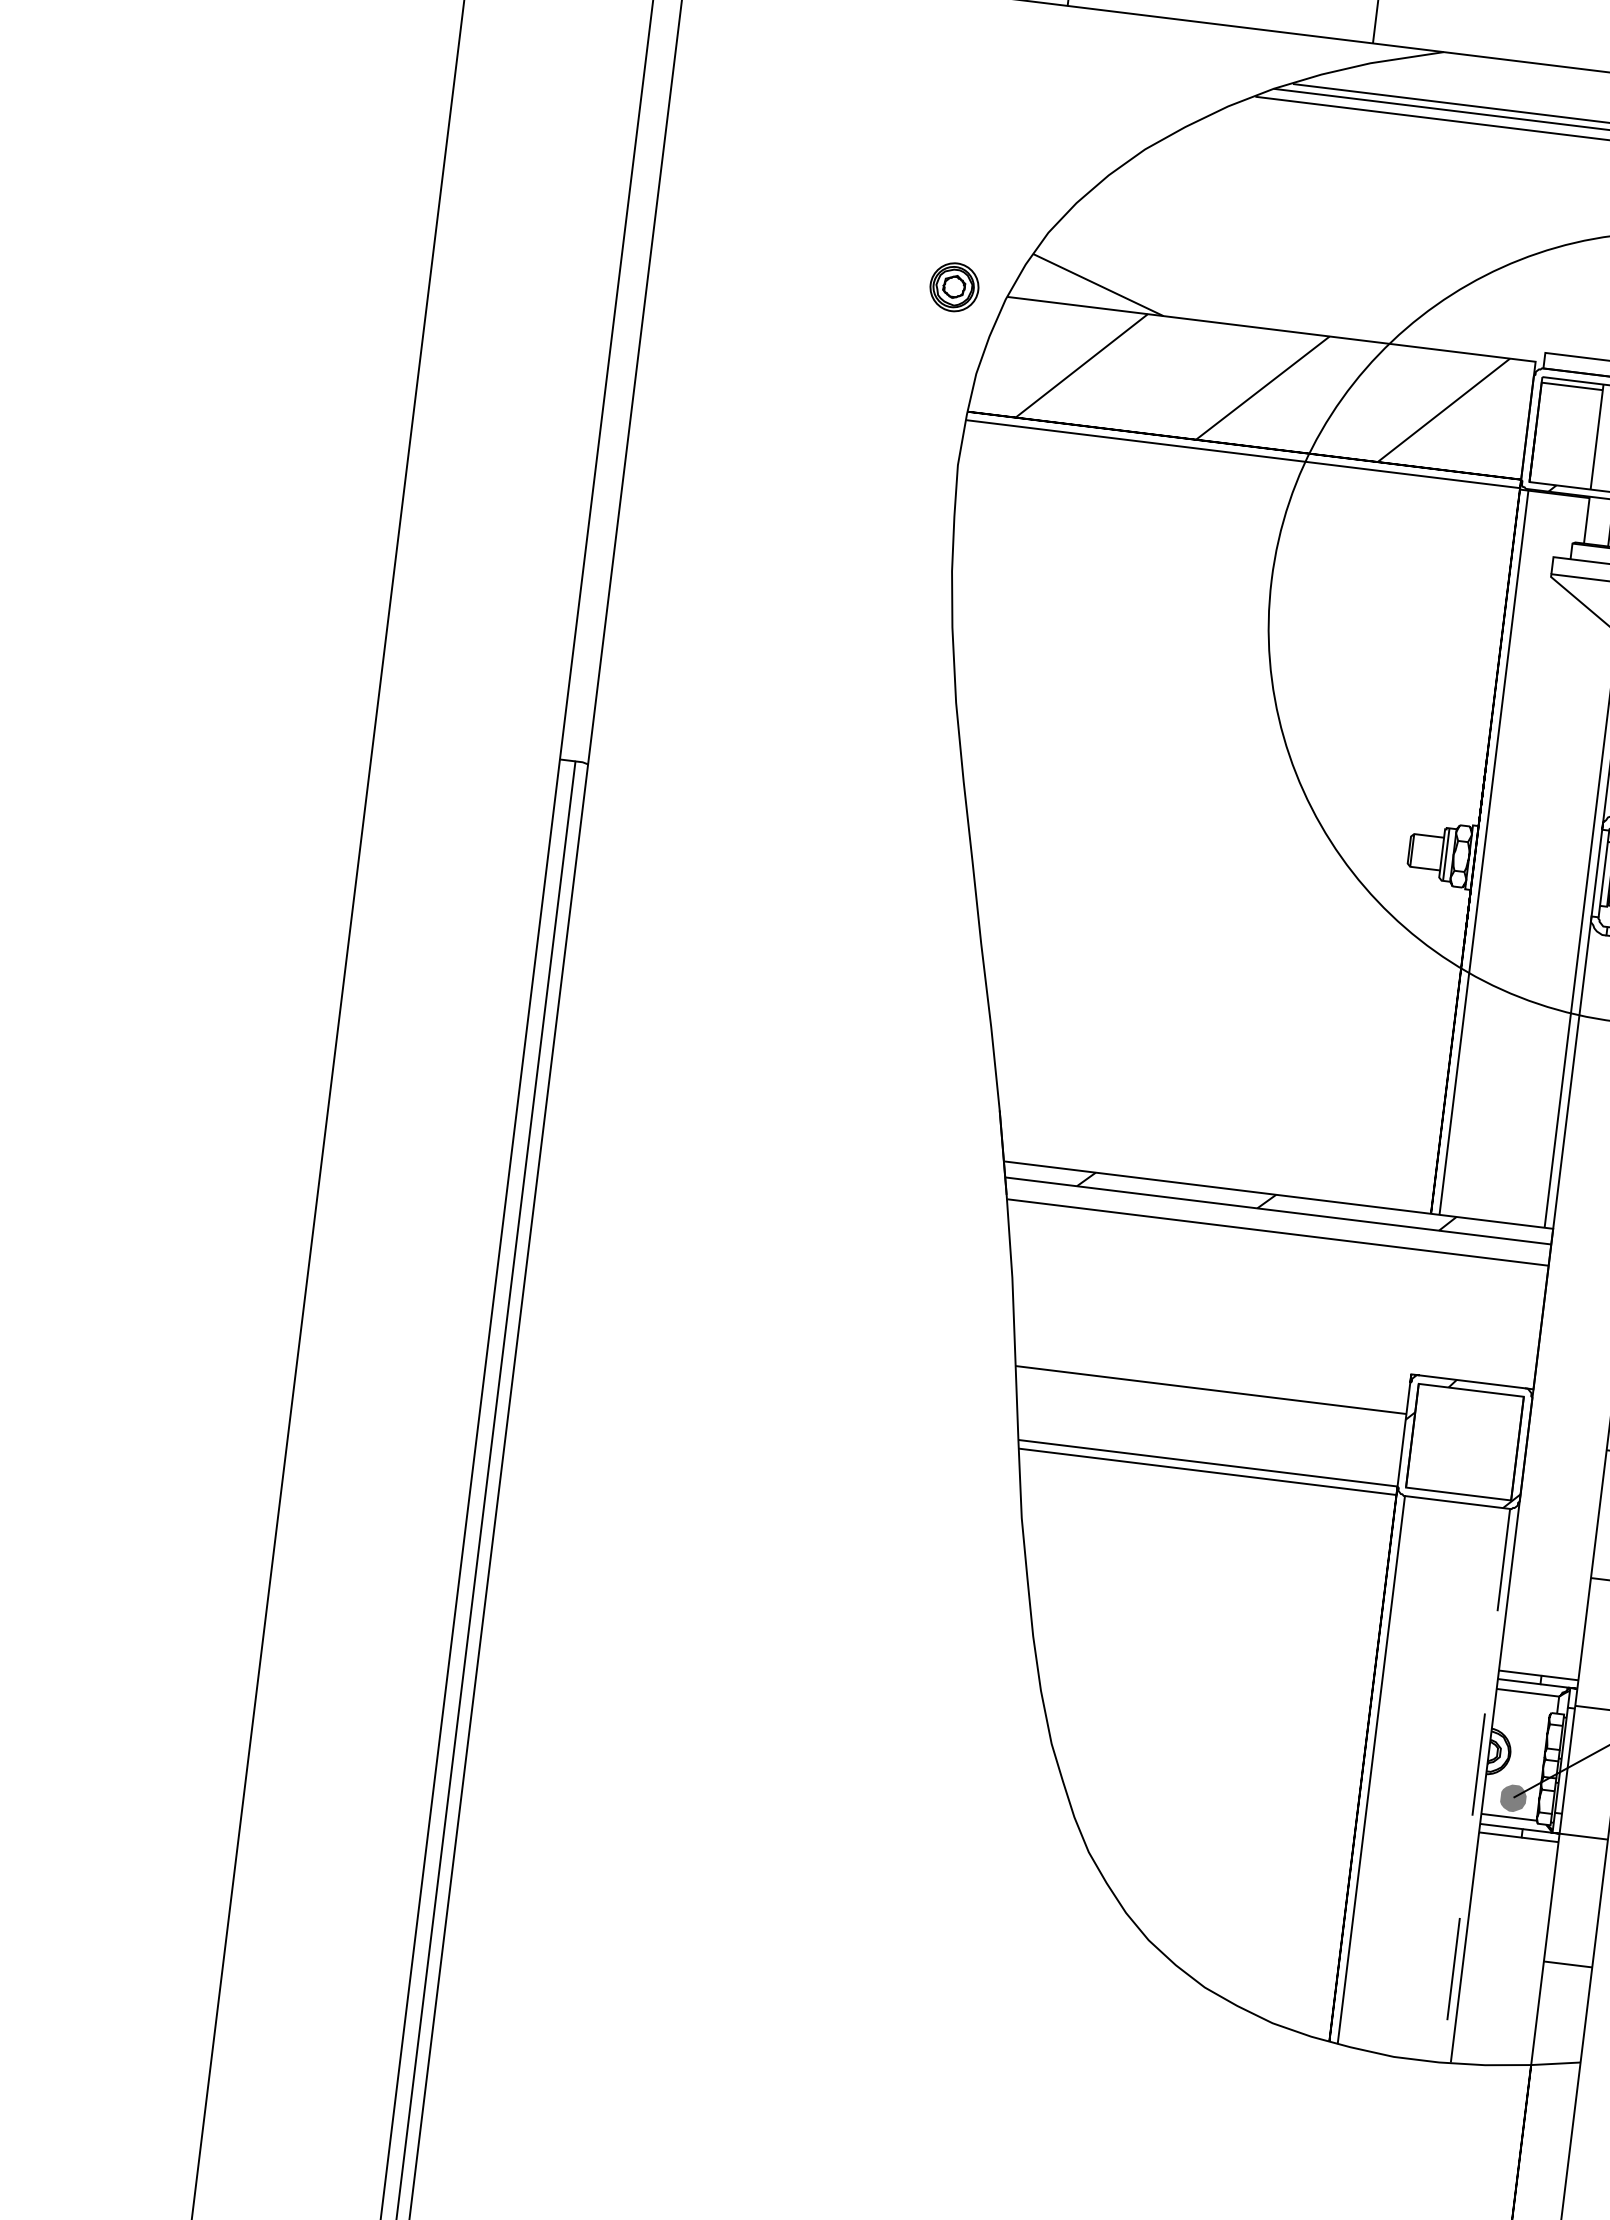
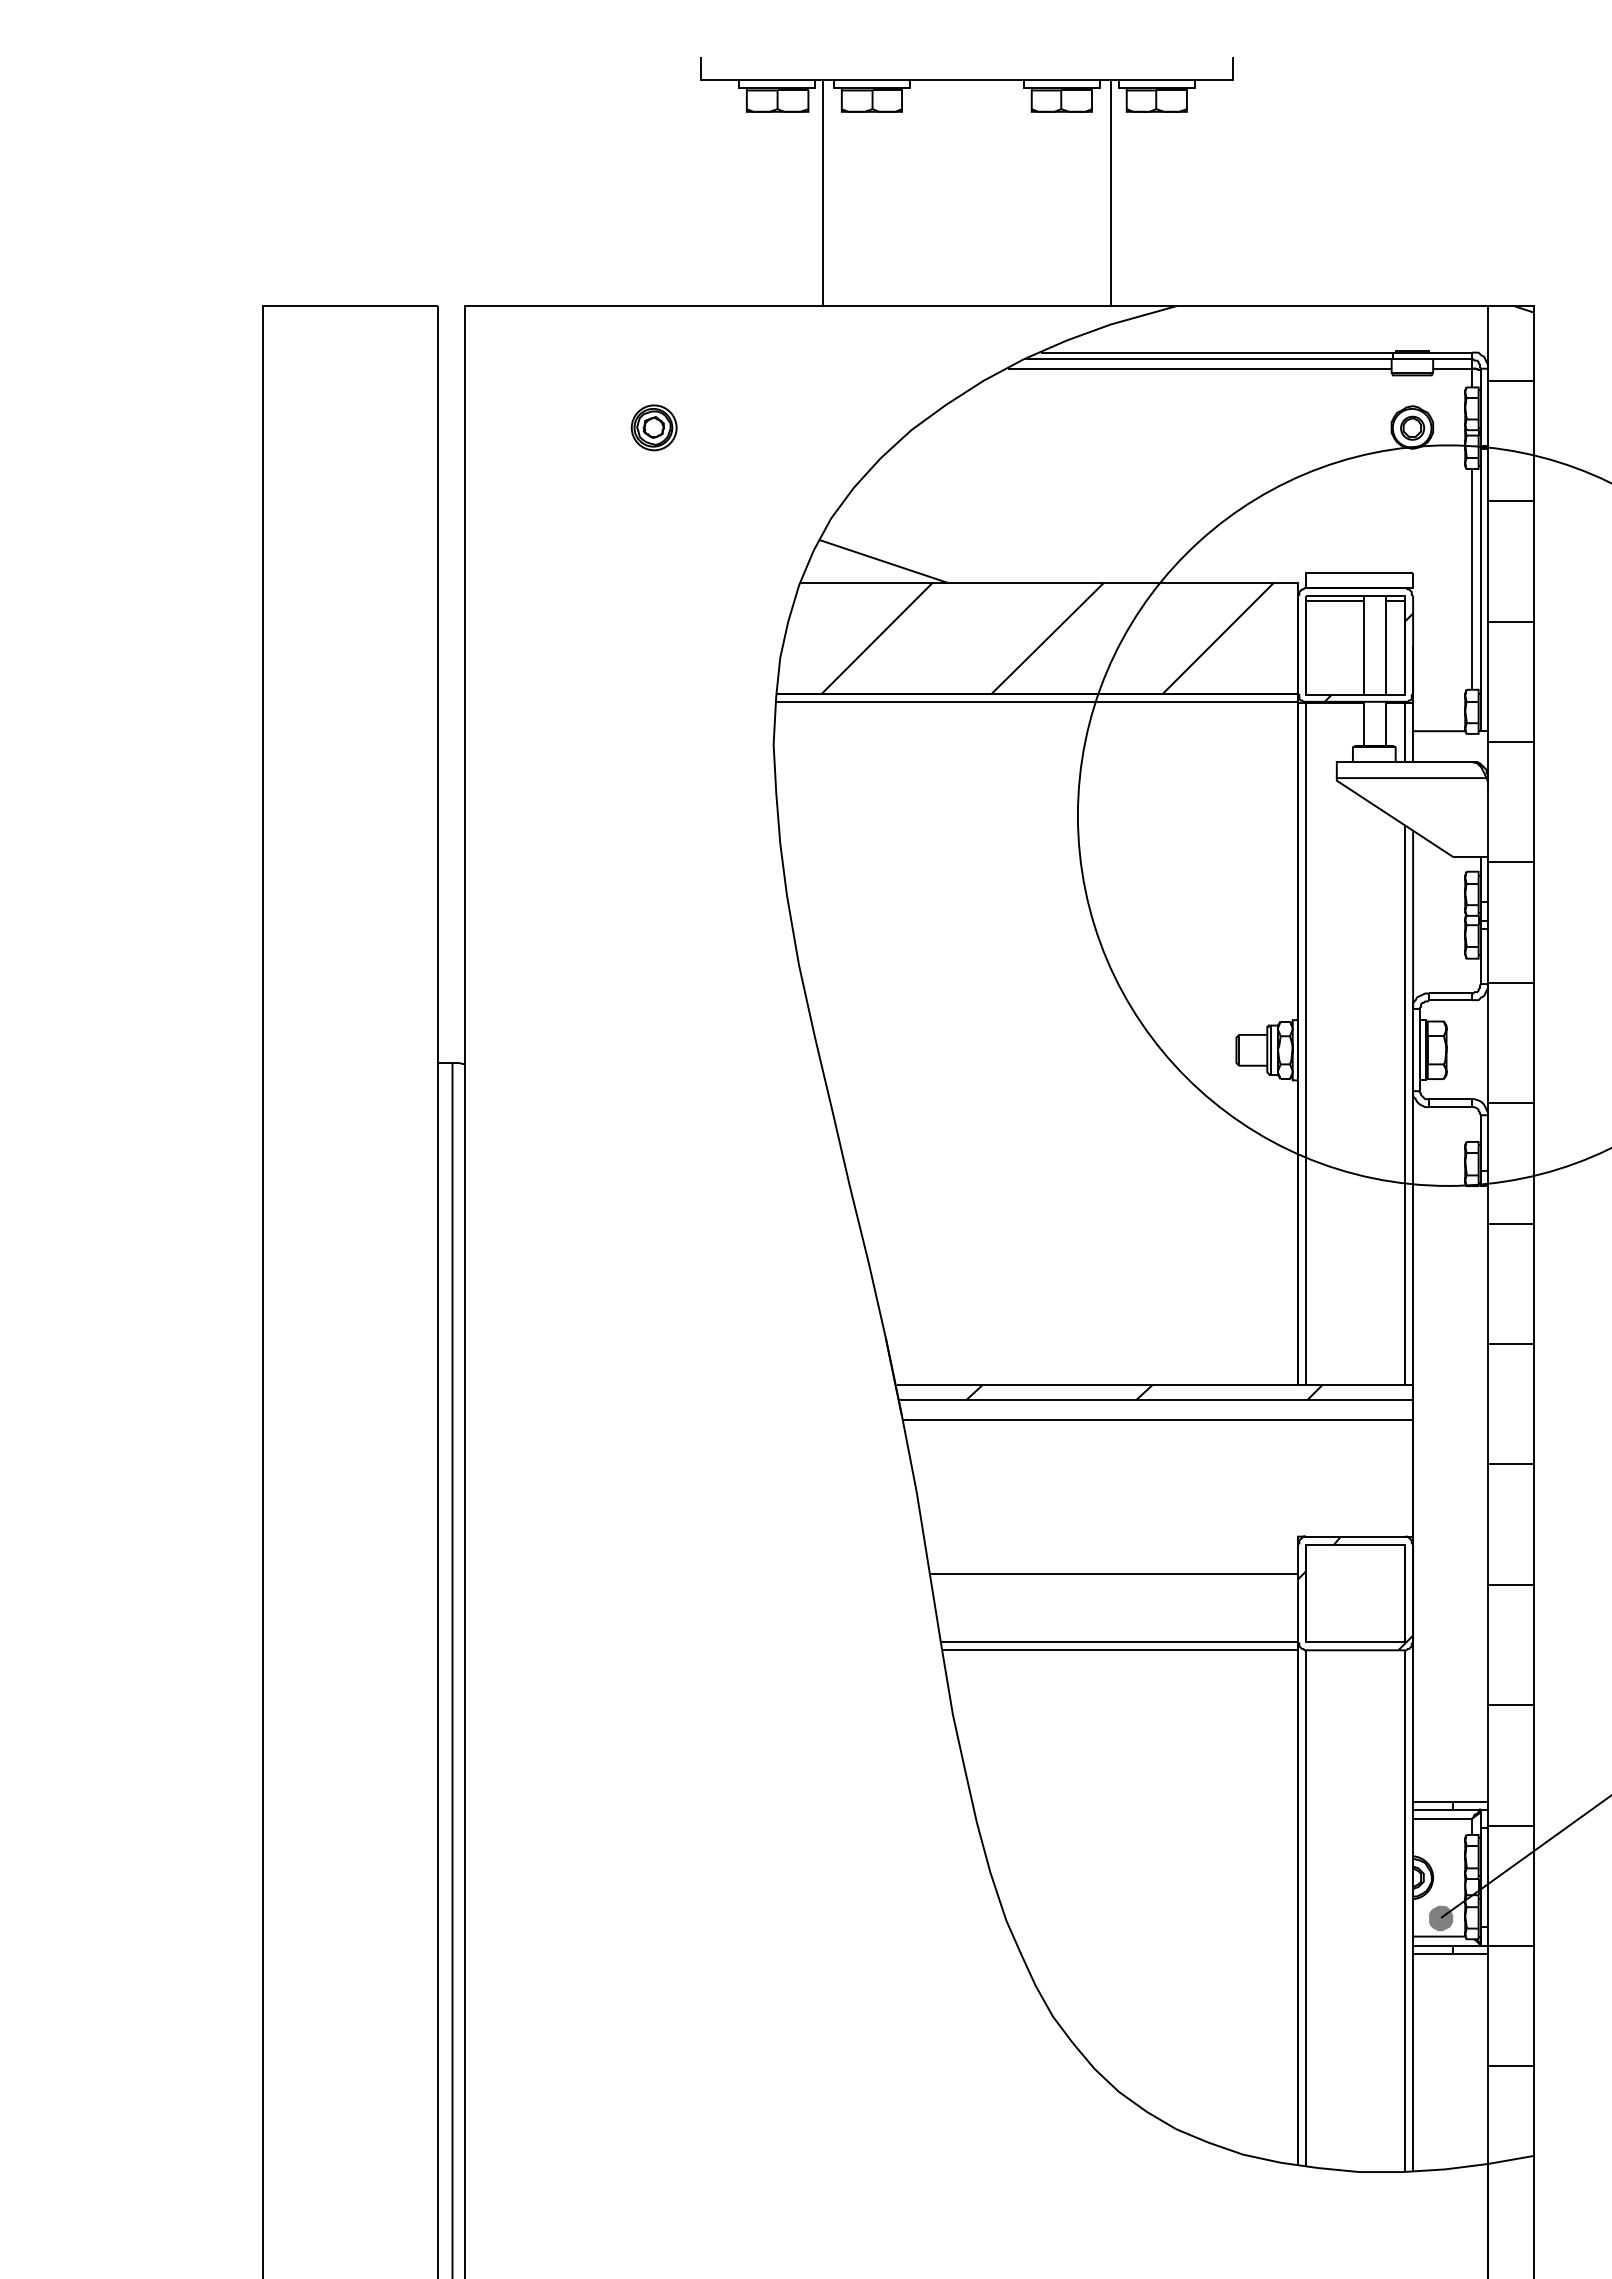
part: (953, 286) -> (653, 427), moved
line: (1476, 1786) -> (1405, 1911), dashed -> solid

